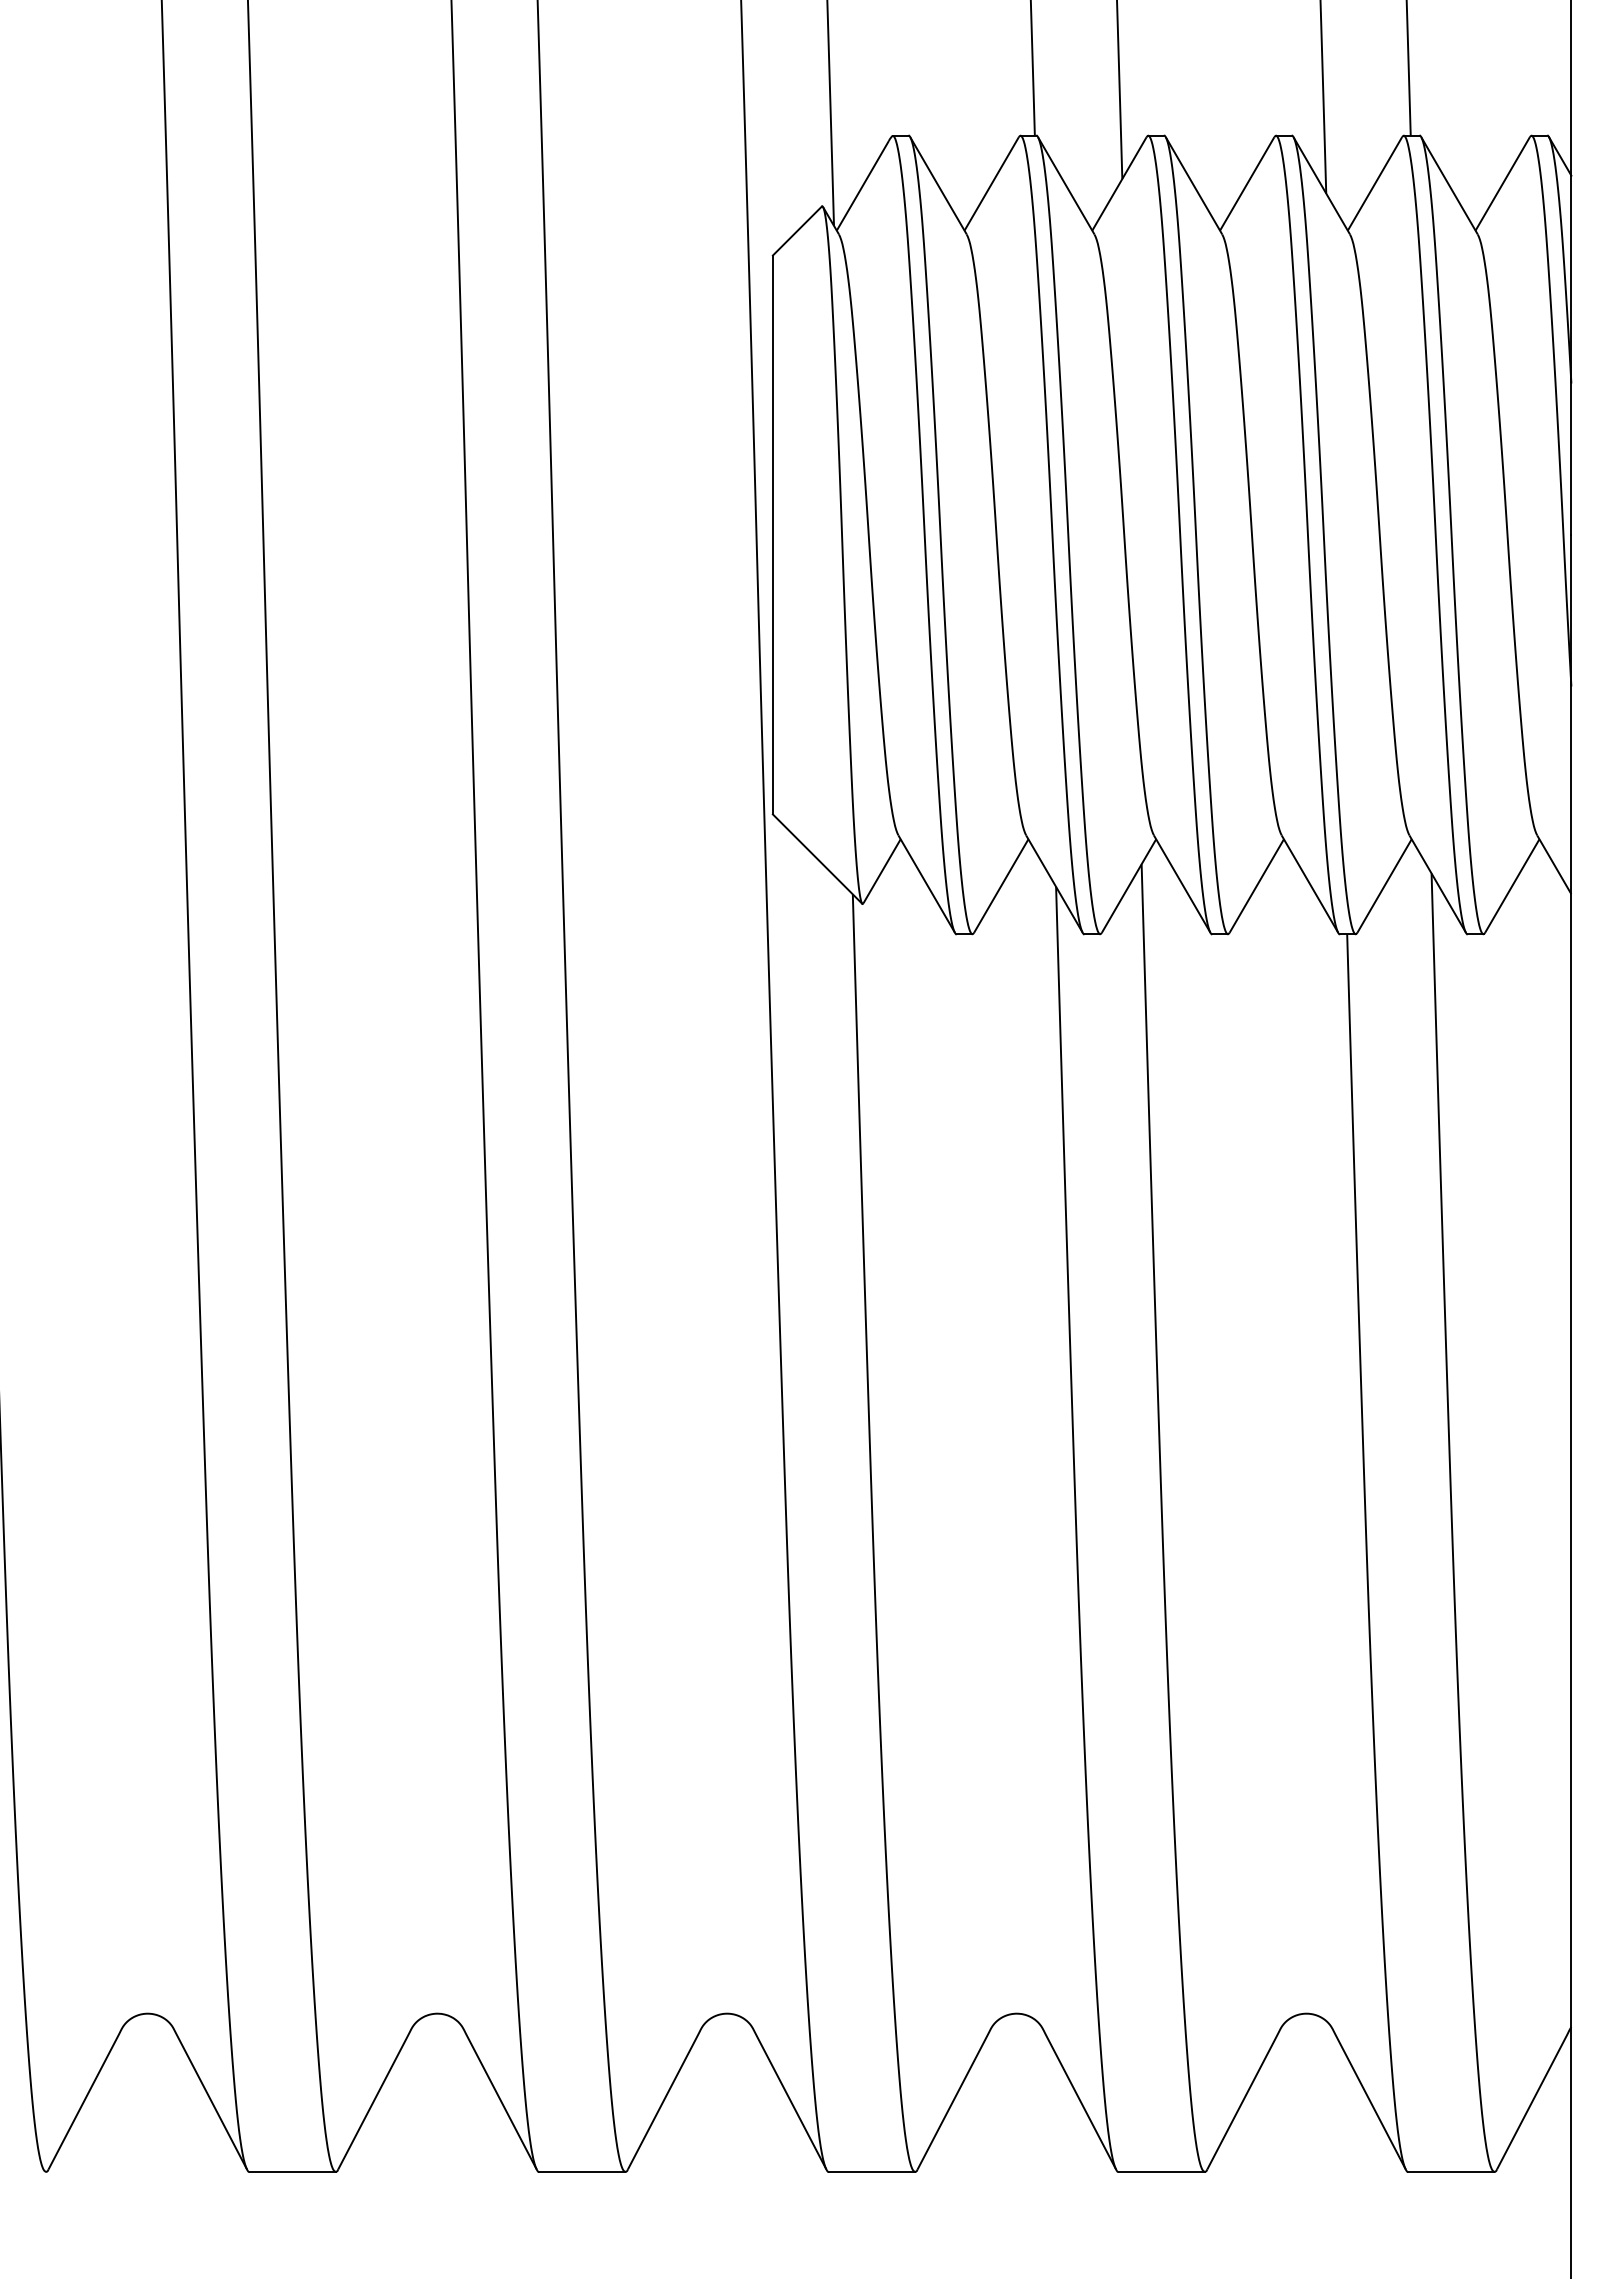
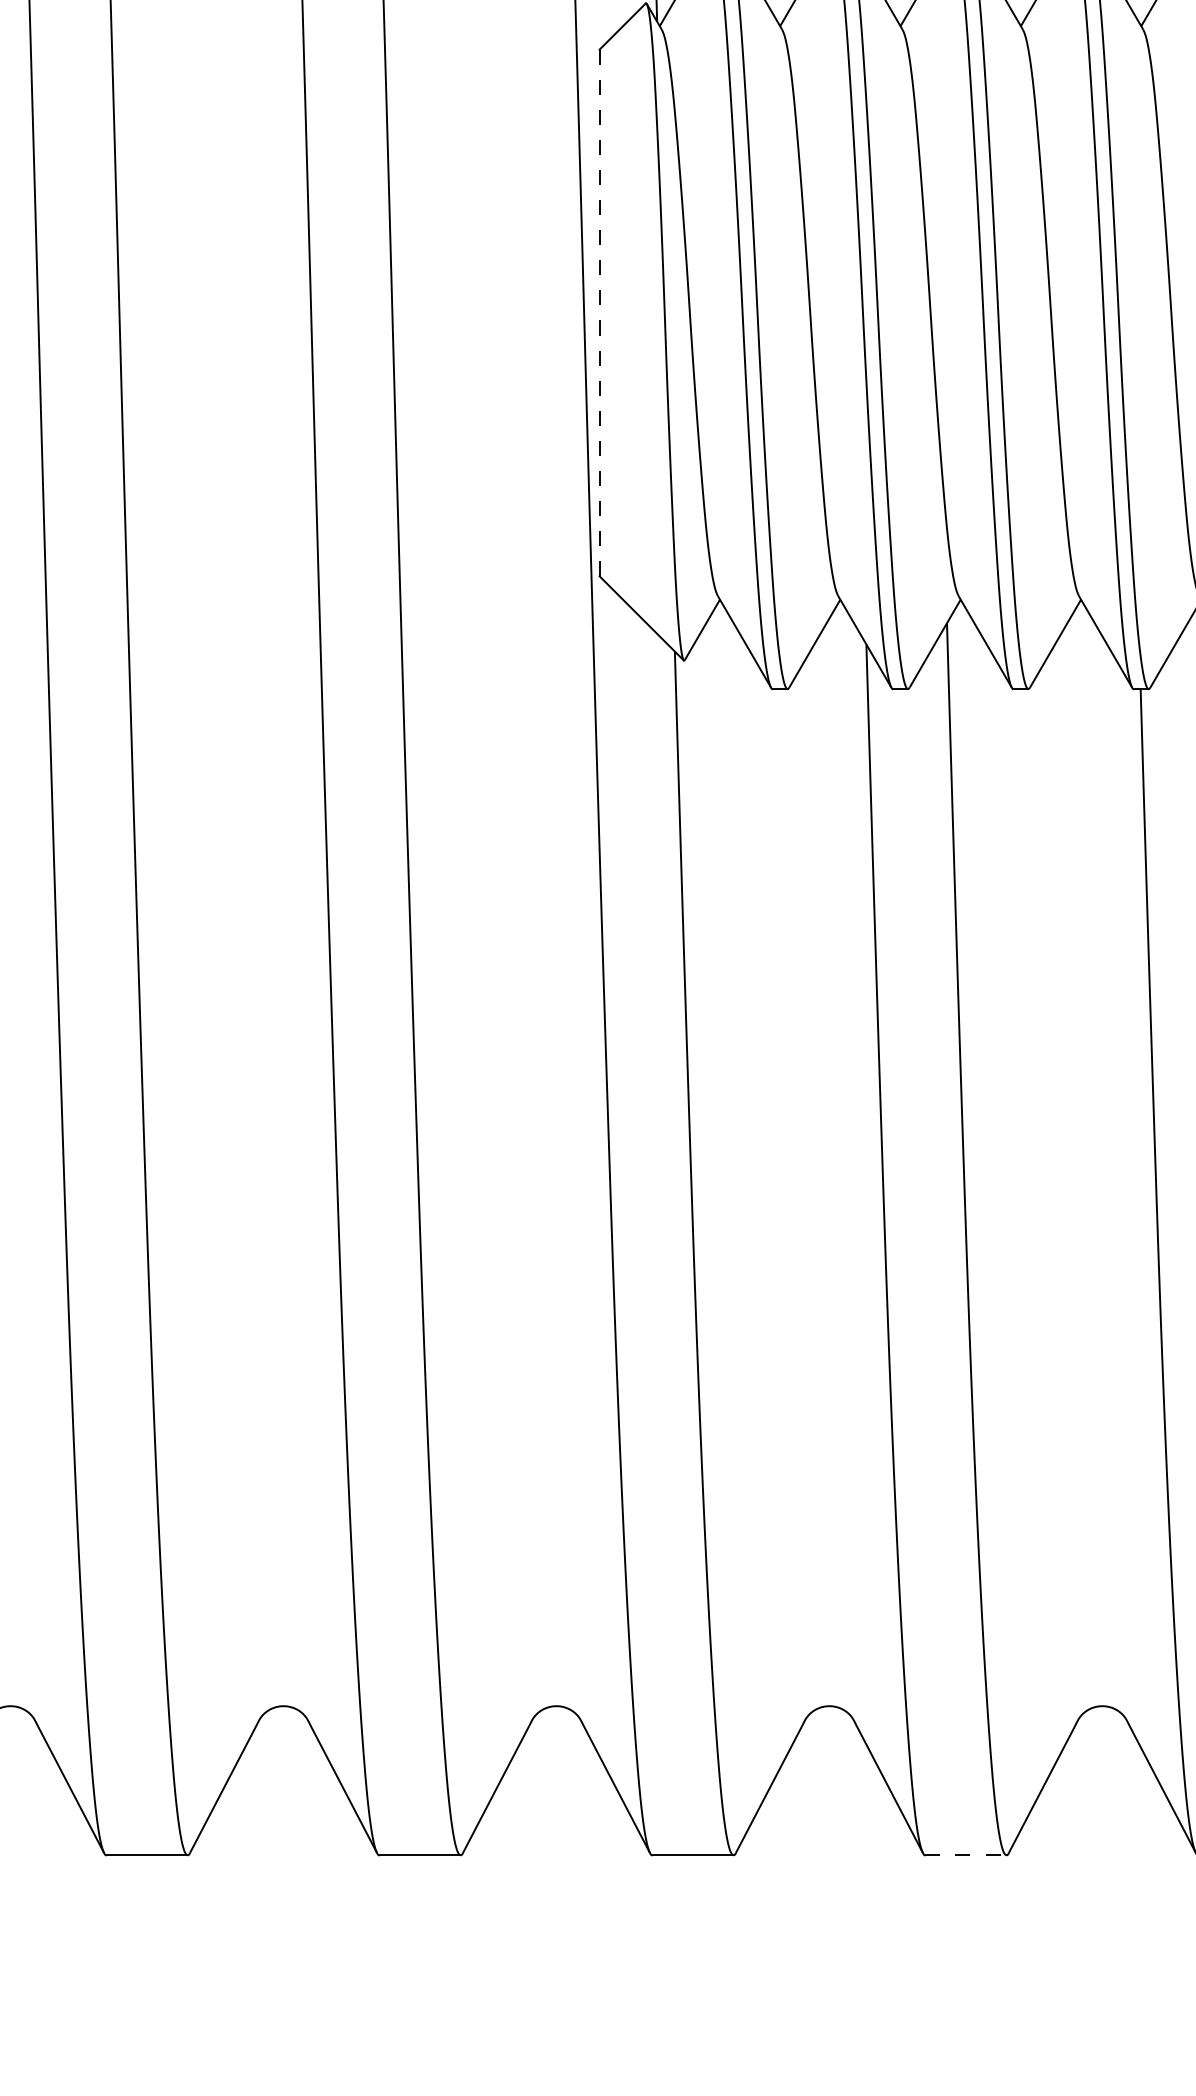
line: (772, 535) -> (599, 313), solid -> dashed
line: (1162, 2171) -> (966, 1854), solid -> dashed

